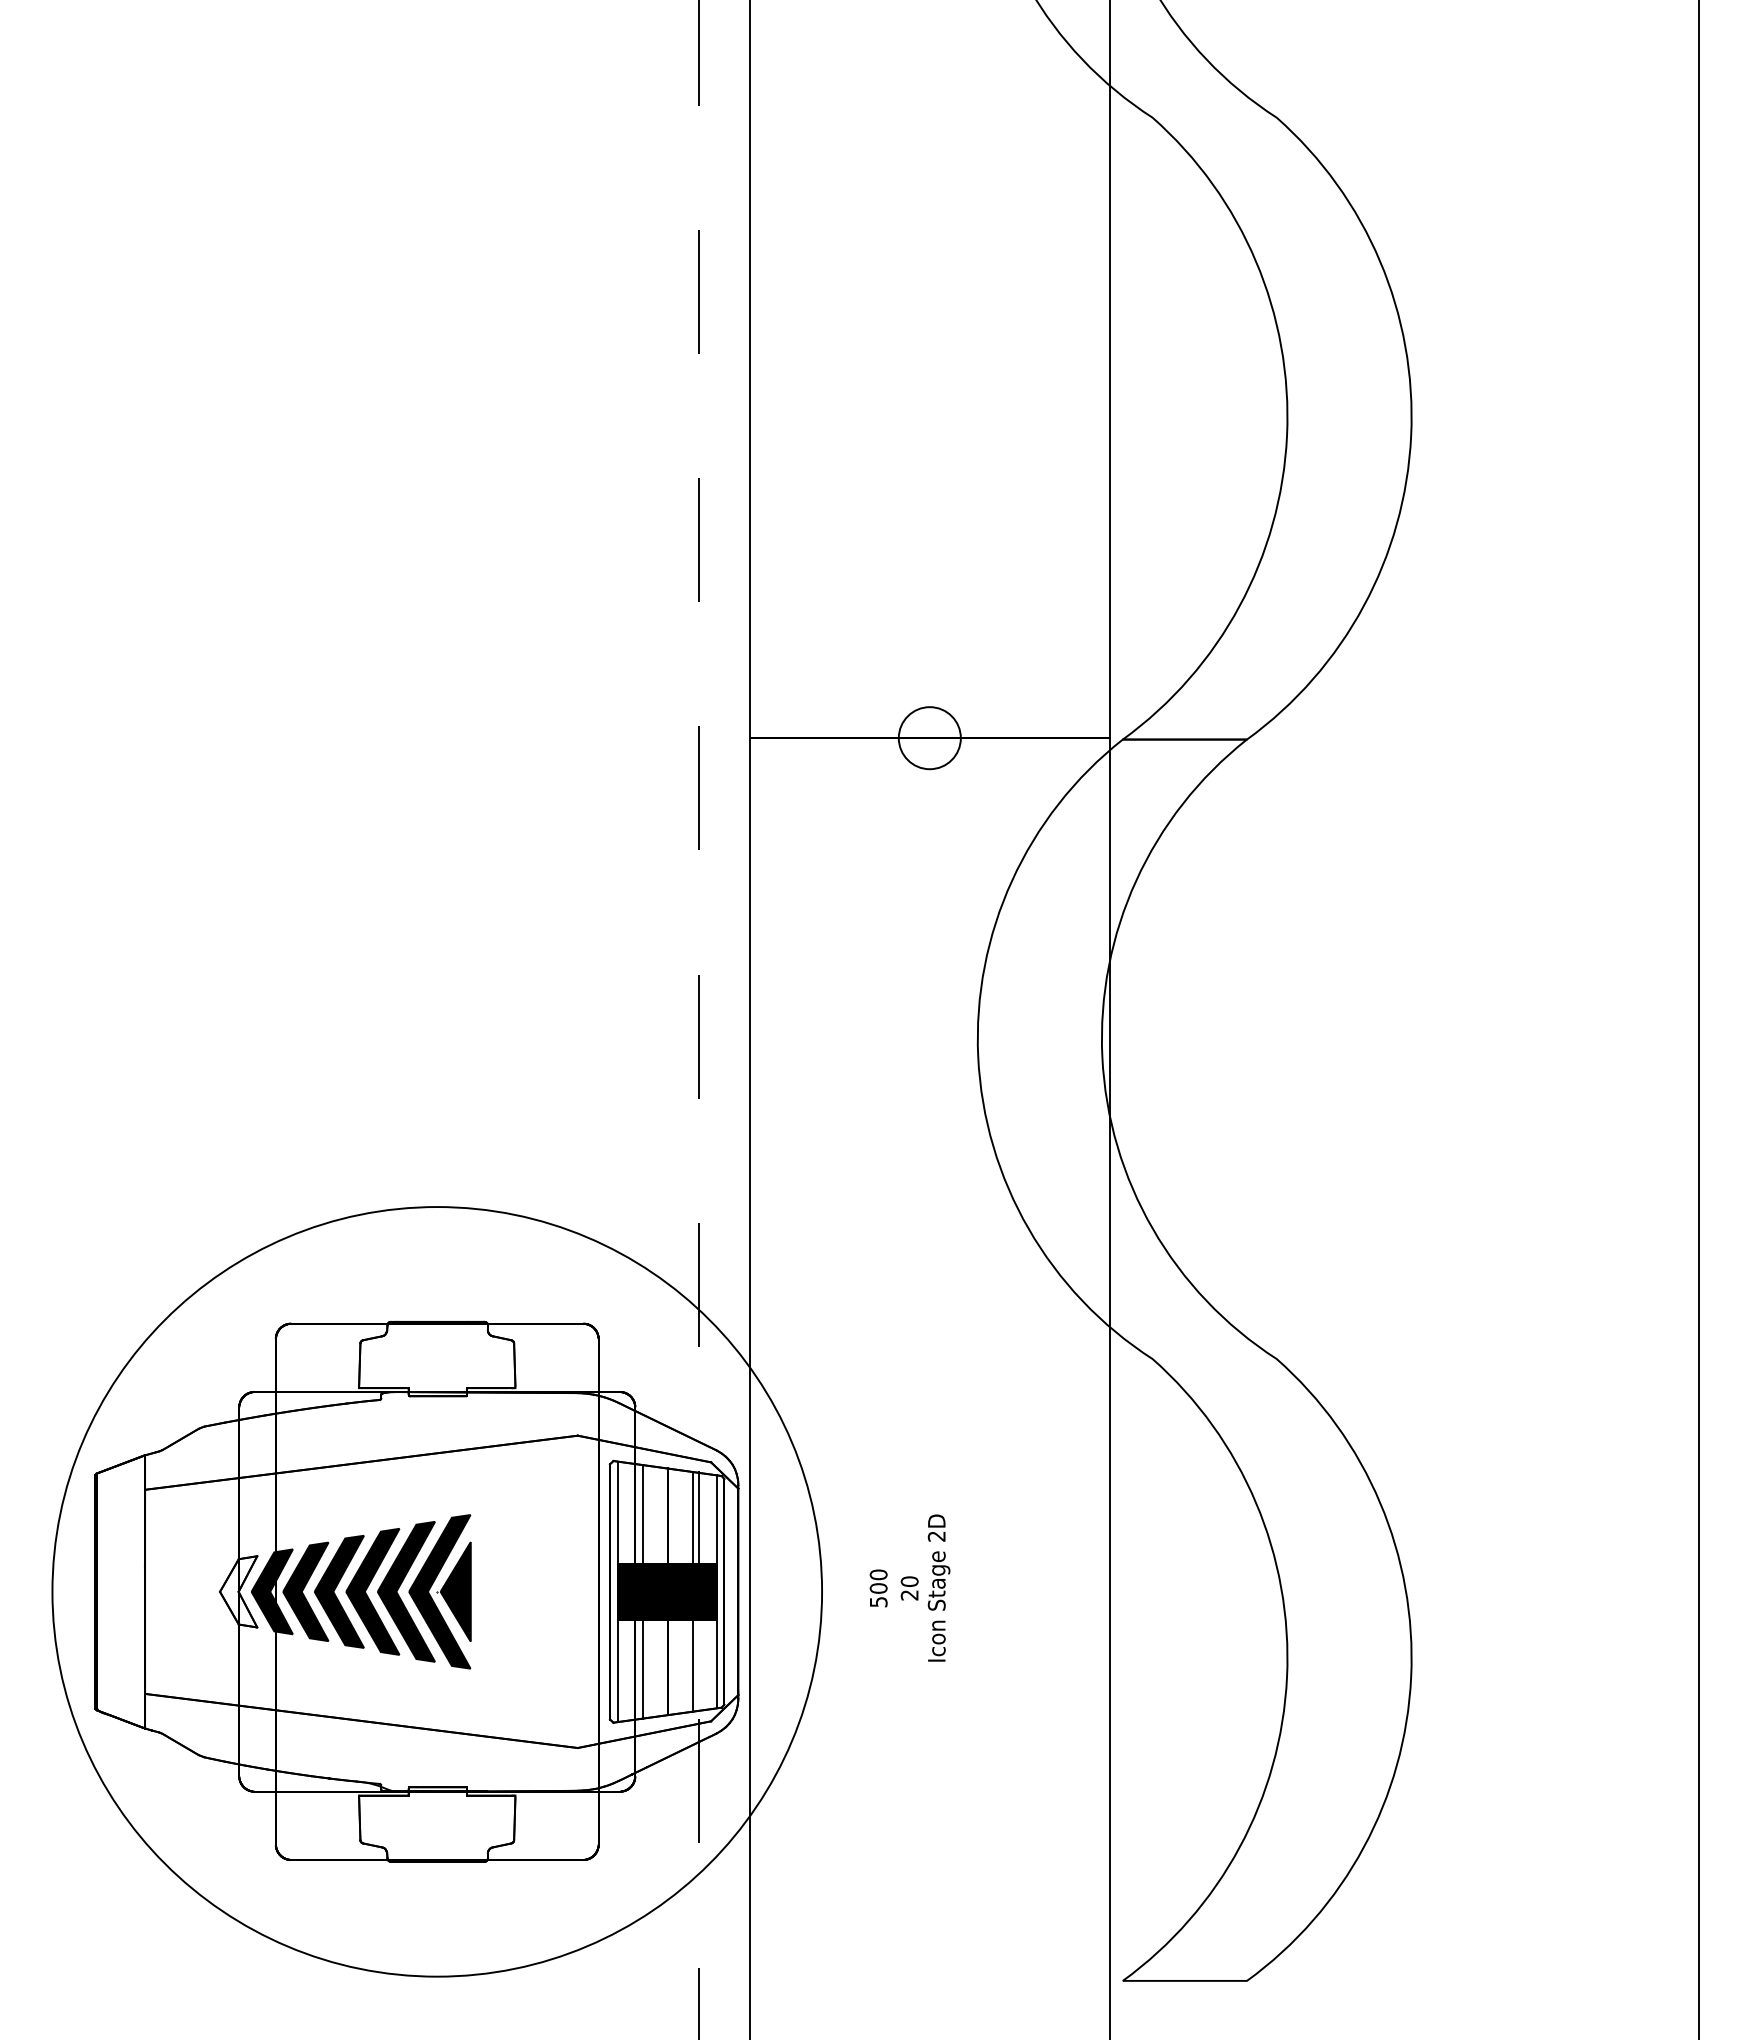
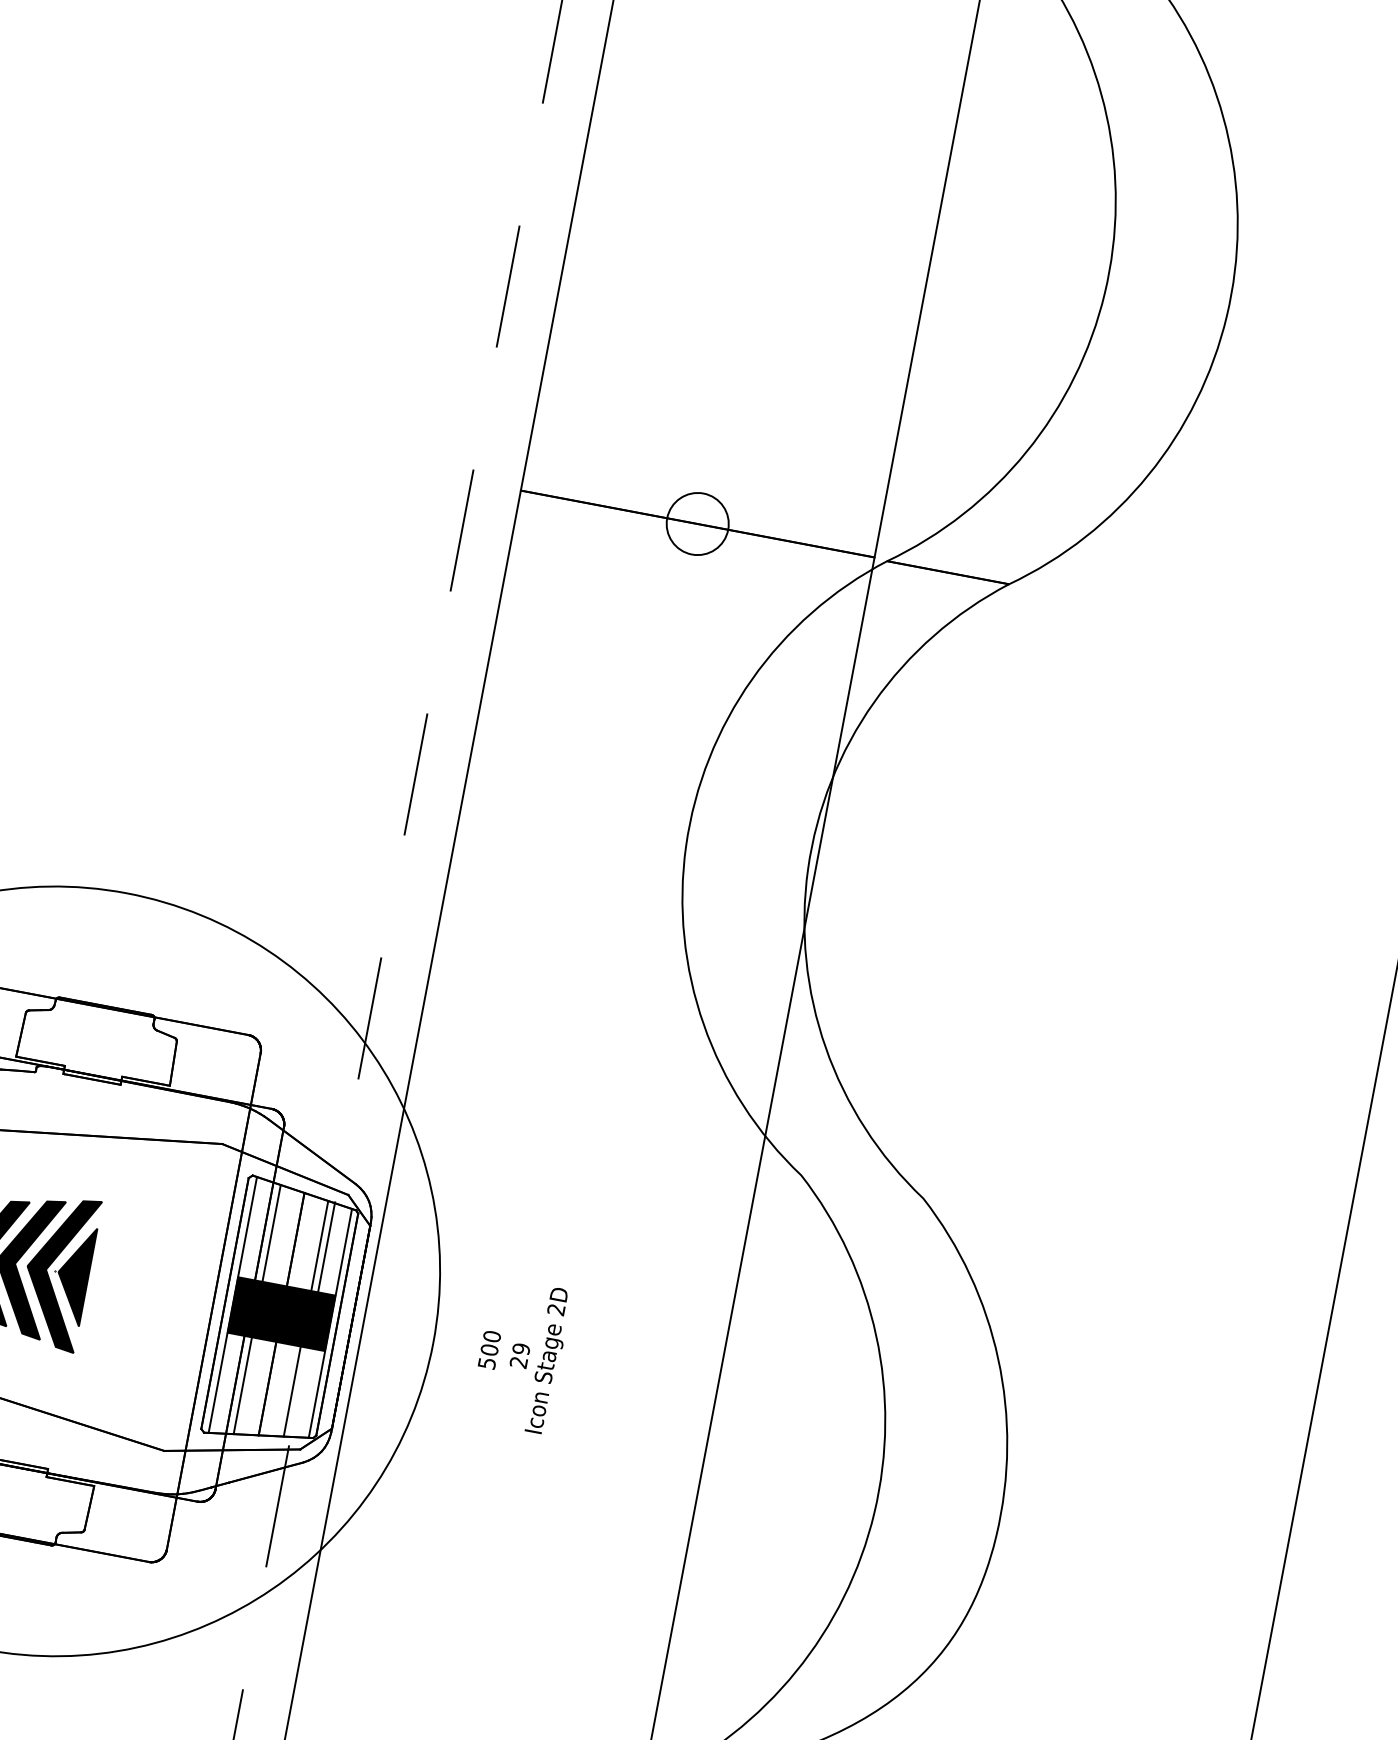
text: (909, 1581) -> (521, 1348), 20 -> 29

